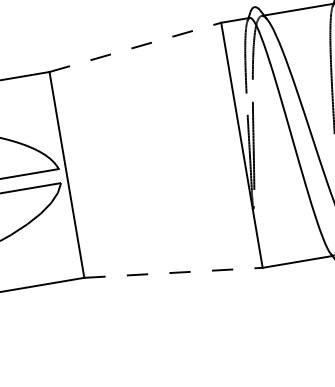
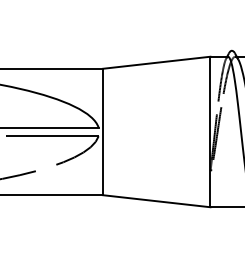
line: (136, 46) -> (157, 62), dashed -> solid
line: (174, 273) -> (157, 201), dashed -> solid

